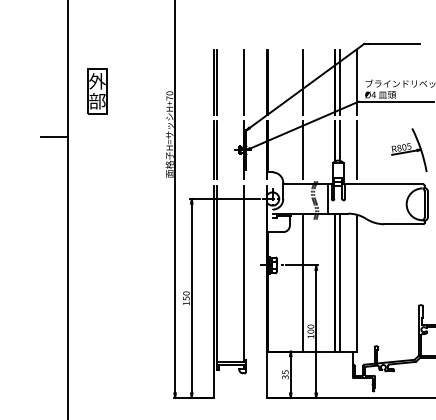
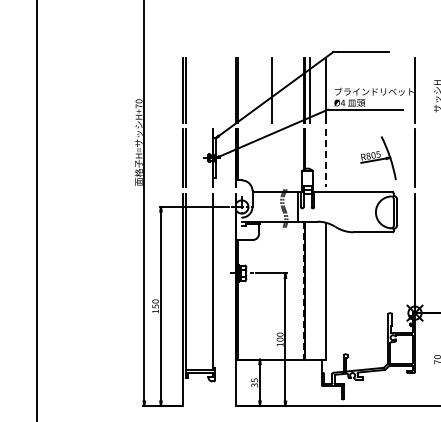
line: (244, 82) -> (213, 90), removed
part: (97, 91) -> (66, 99), removed
line: (54, 137) -> (23, 145), removed
line: (340, 140) -> (309, 148), removed
line: (302, 150) -> (271, 158), removed
line: (357, 150) -> (326, 158), solid -> dashed
line: (302, 282) -> (271, 290), removed
line: (334, 282) -> (303, 290), solid -> dashed
line: (340, 282) -> (309, 290), removed

